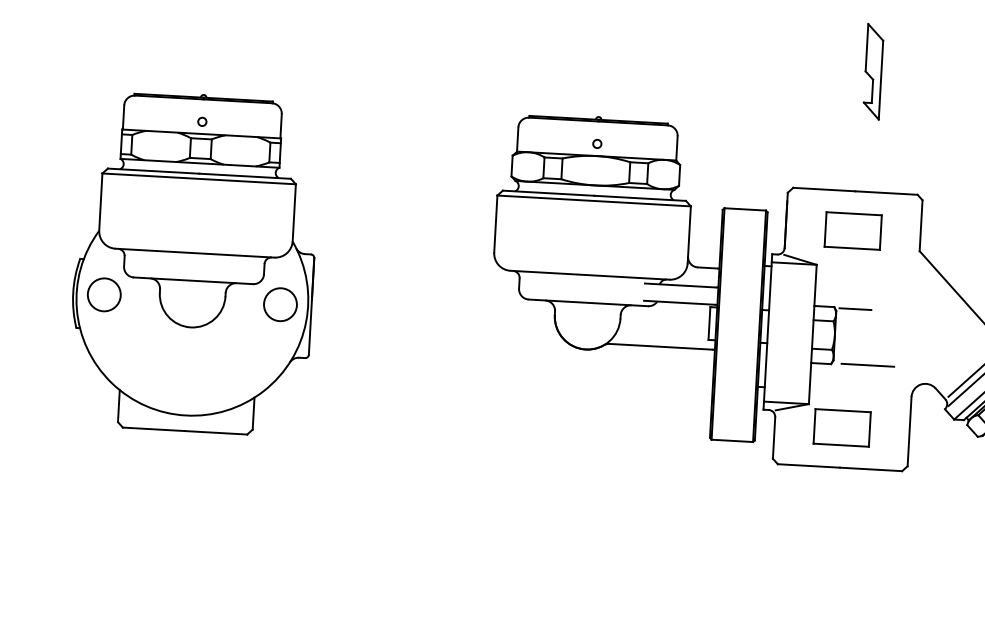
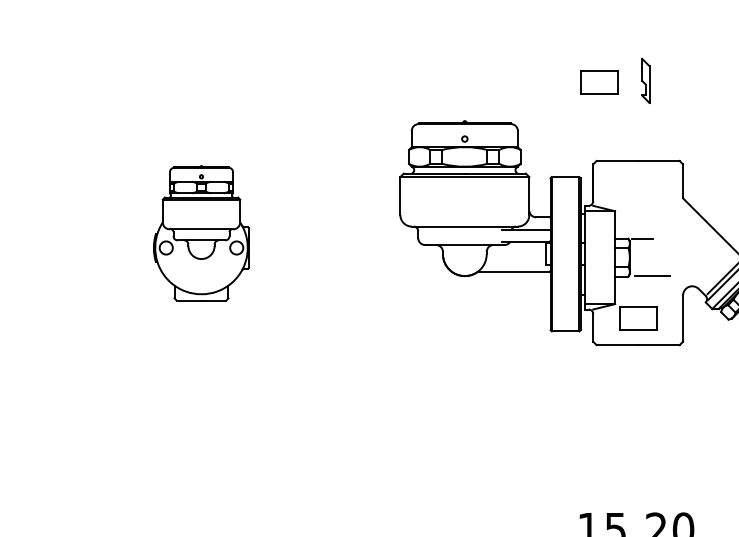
part: (873, 71) -> (645, 80), size x0.7
part: (853, 231) -> (599, 82), moved
part: (194, 263) -> (201, 233), size x0.6

